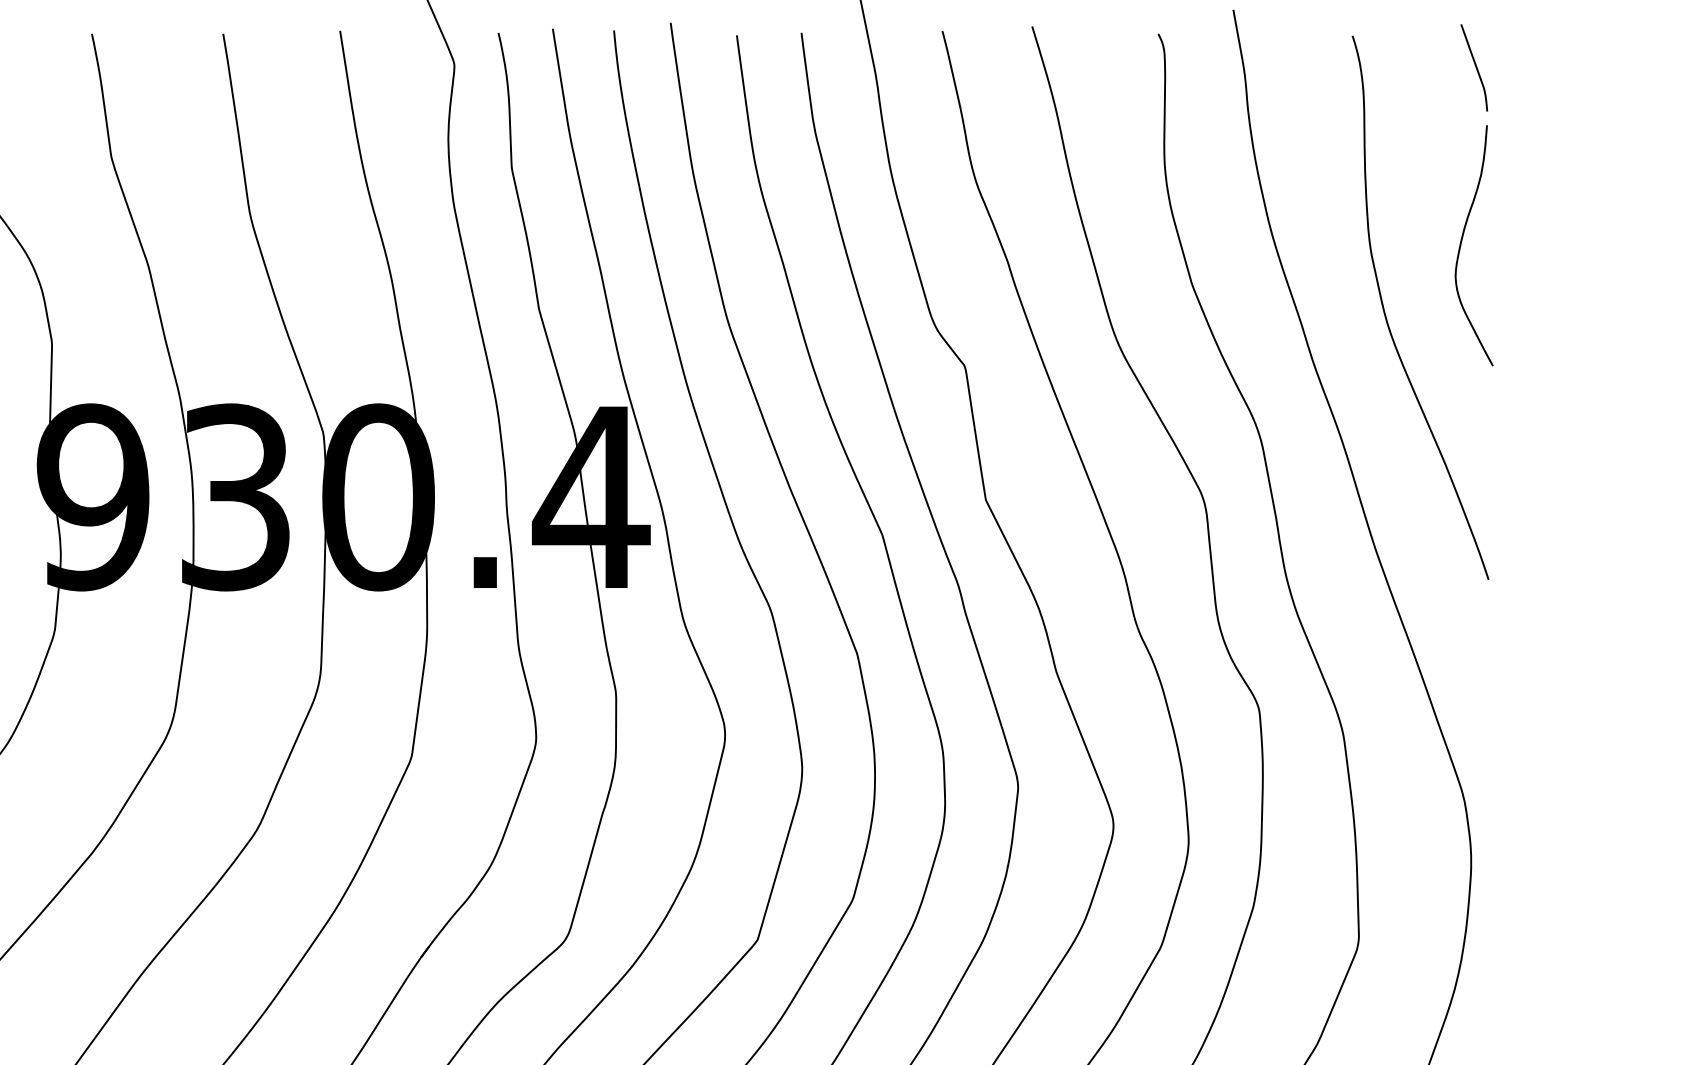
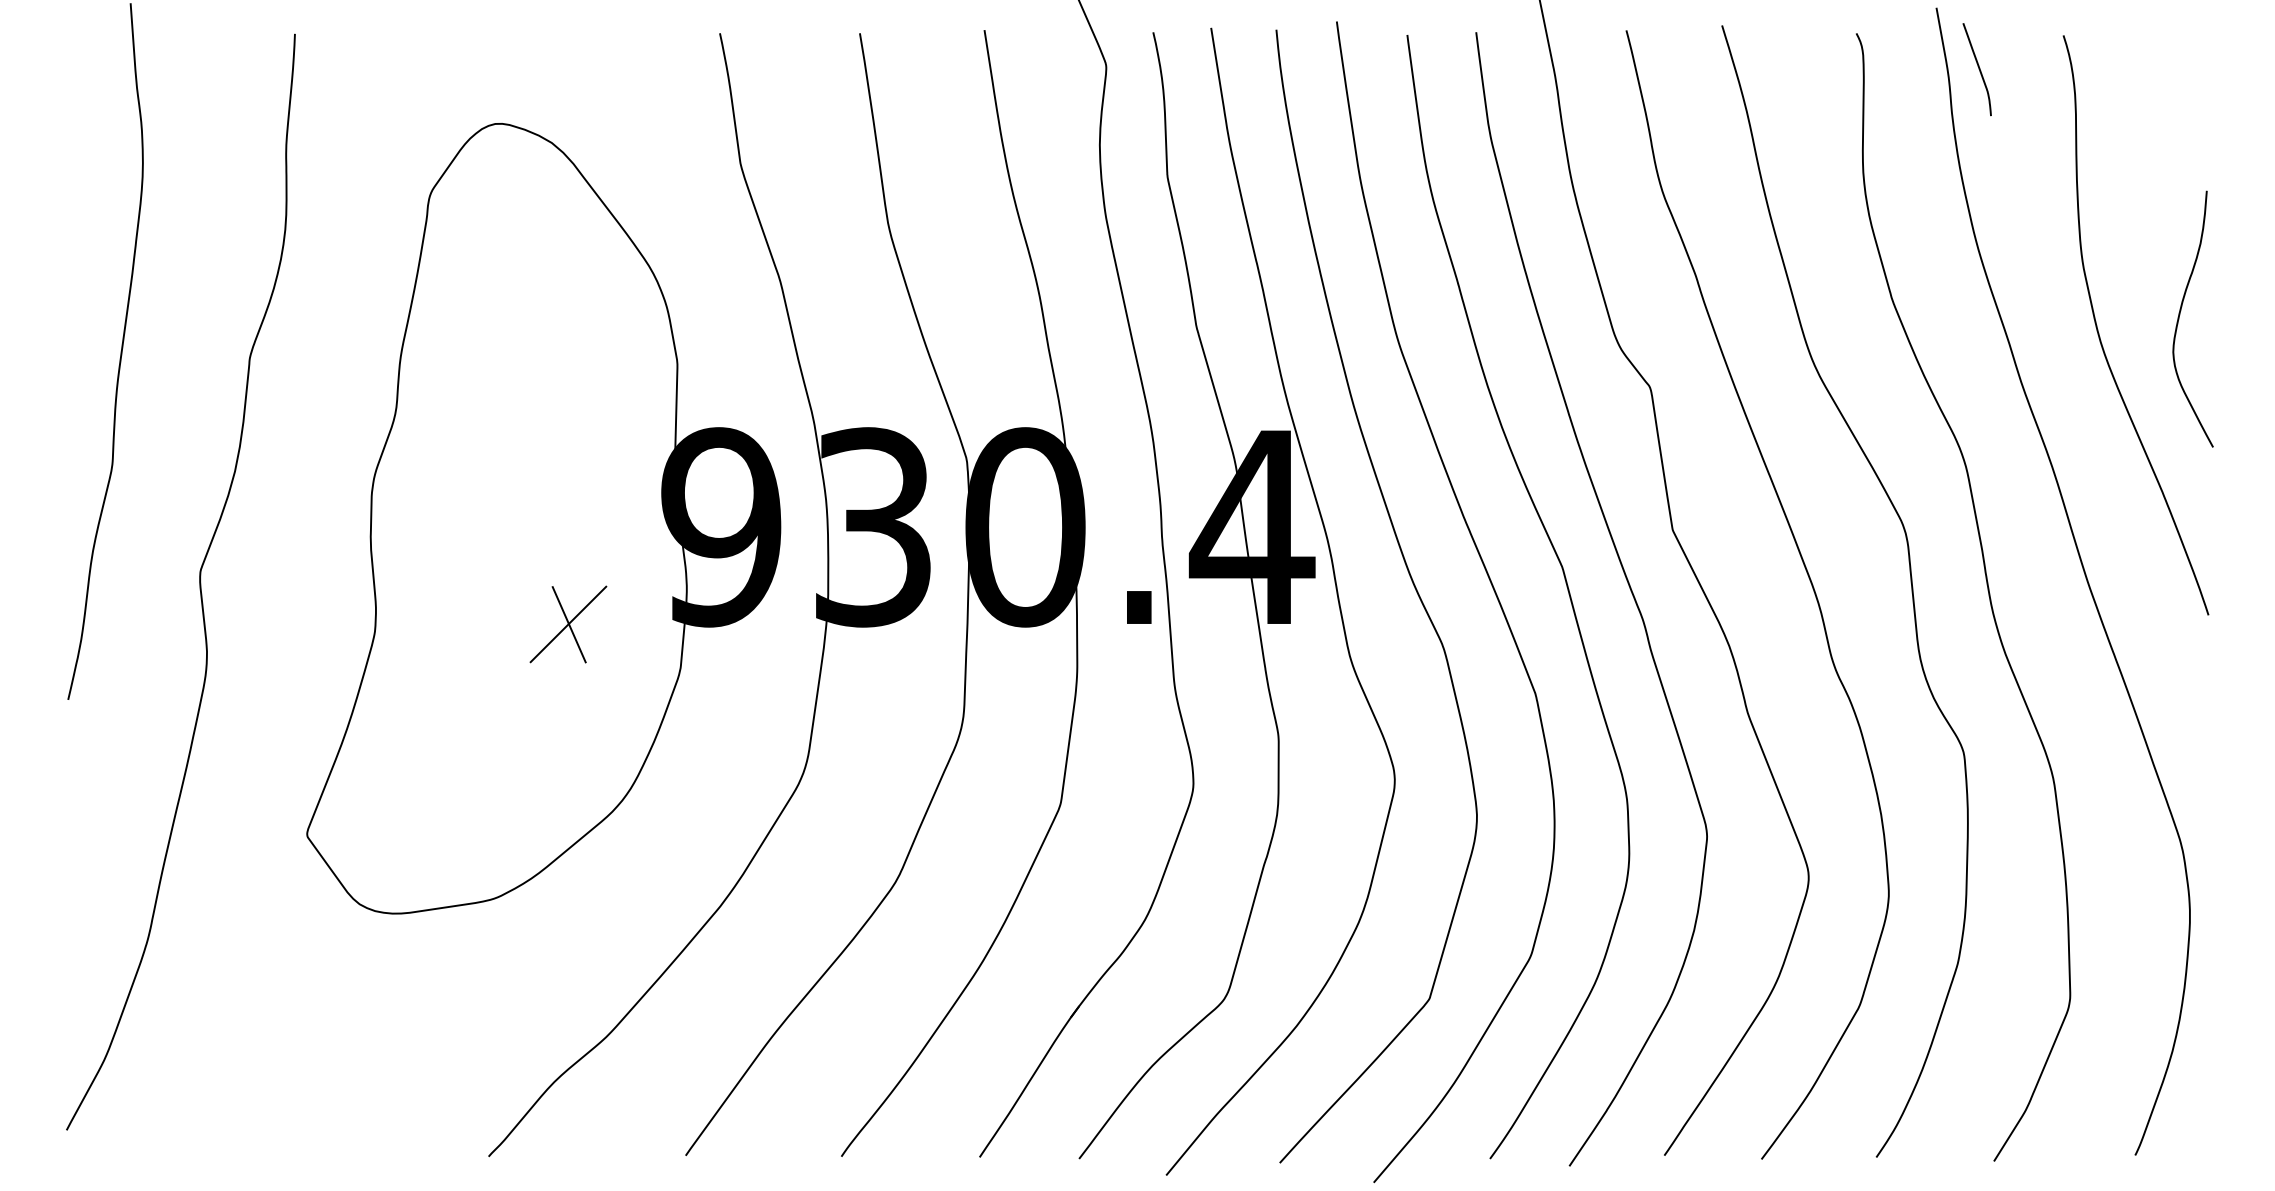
curve: (1475, 67) -> (1978, 69), moved
curve: (1462, 242) -> (2180, 315), moved

